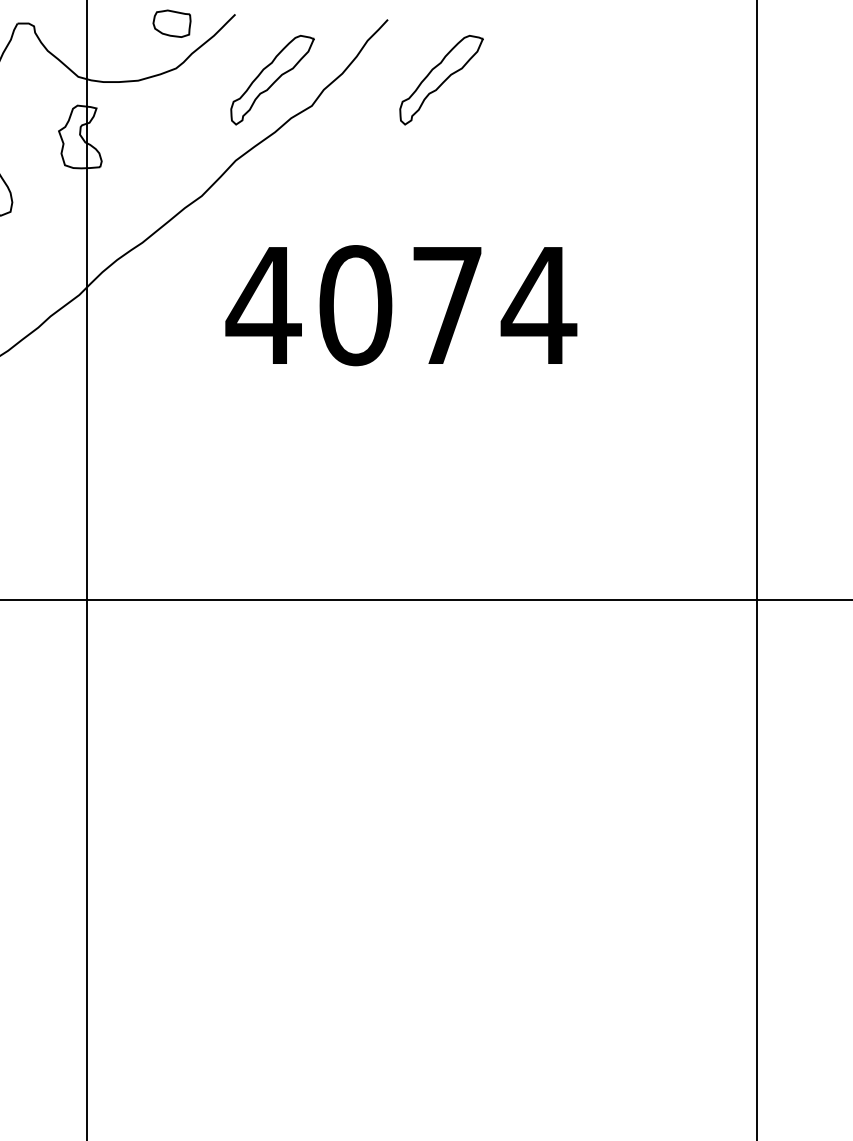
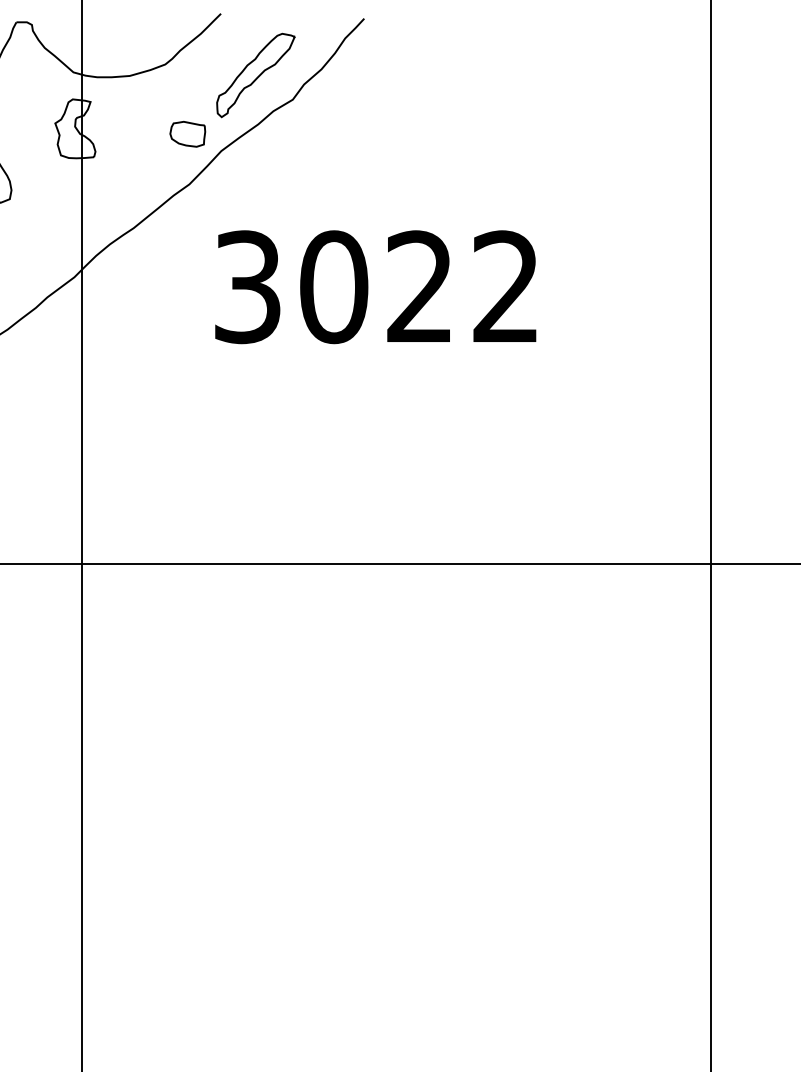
part: (171, 23) -> (187, 134), moved
part: (441, 79) -> (414, 74), removed
text: (401, 305) -> (377, 287), 4074 -> 3022

